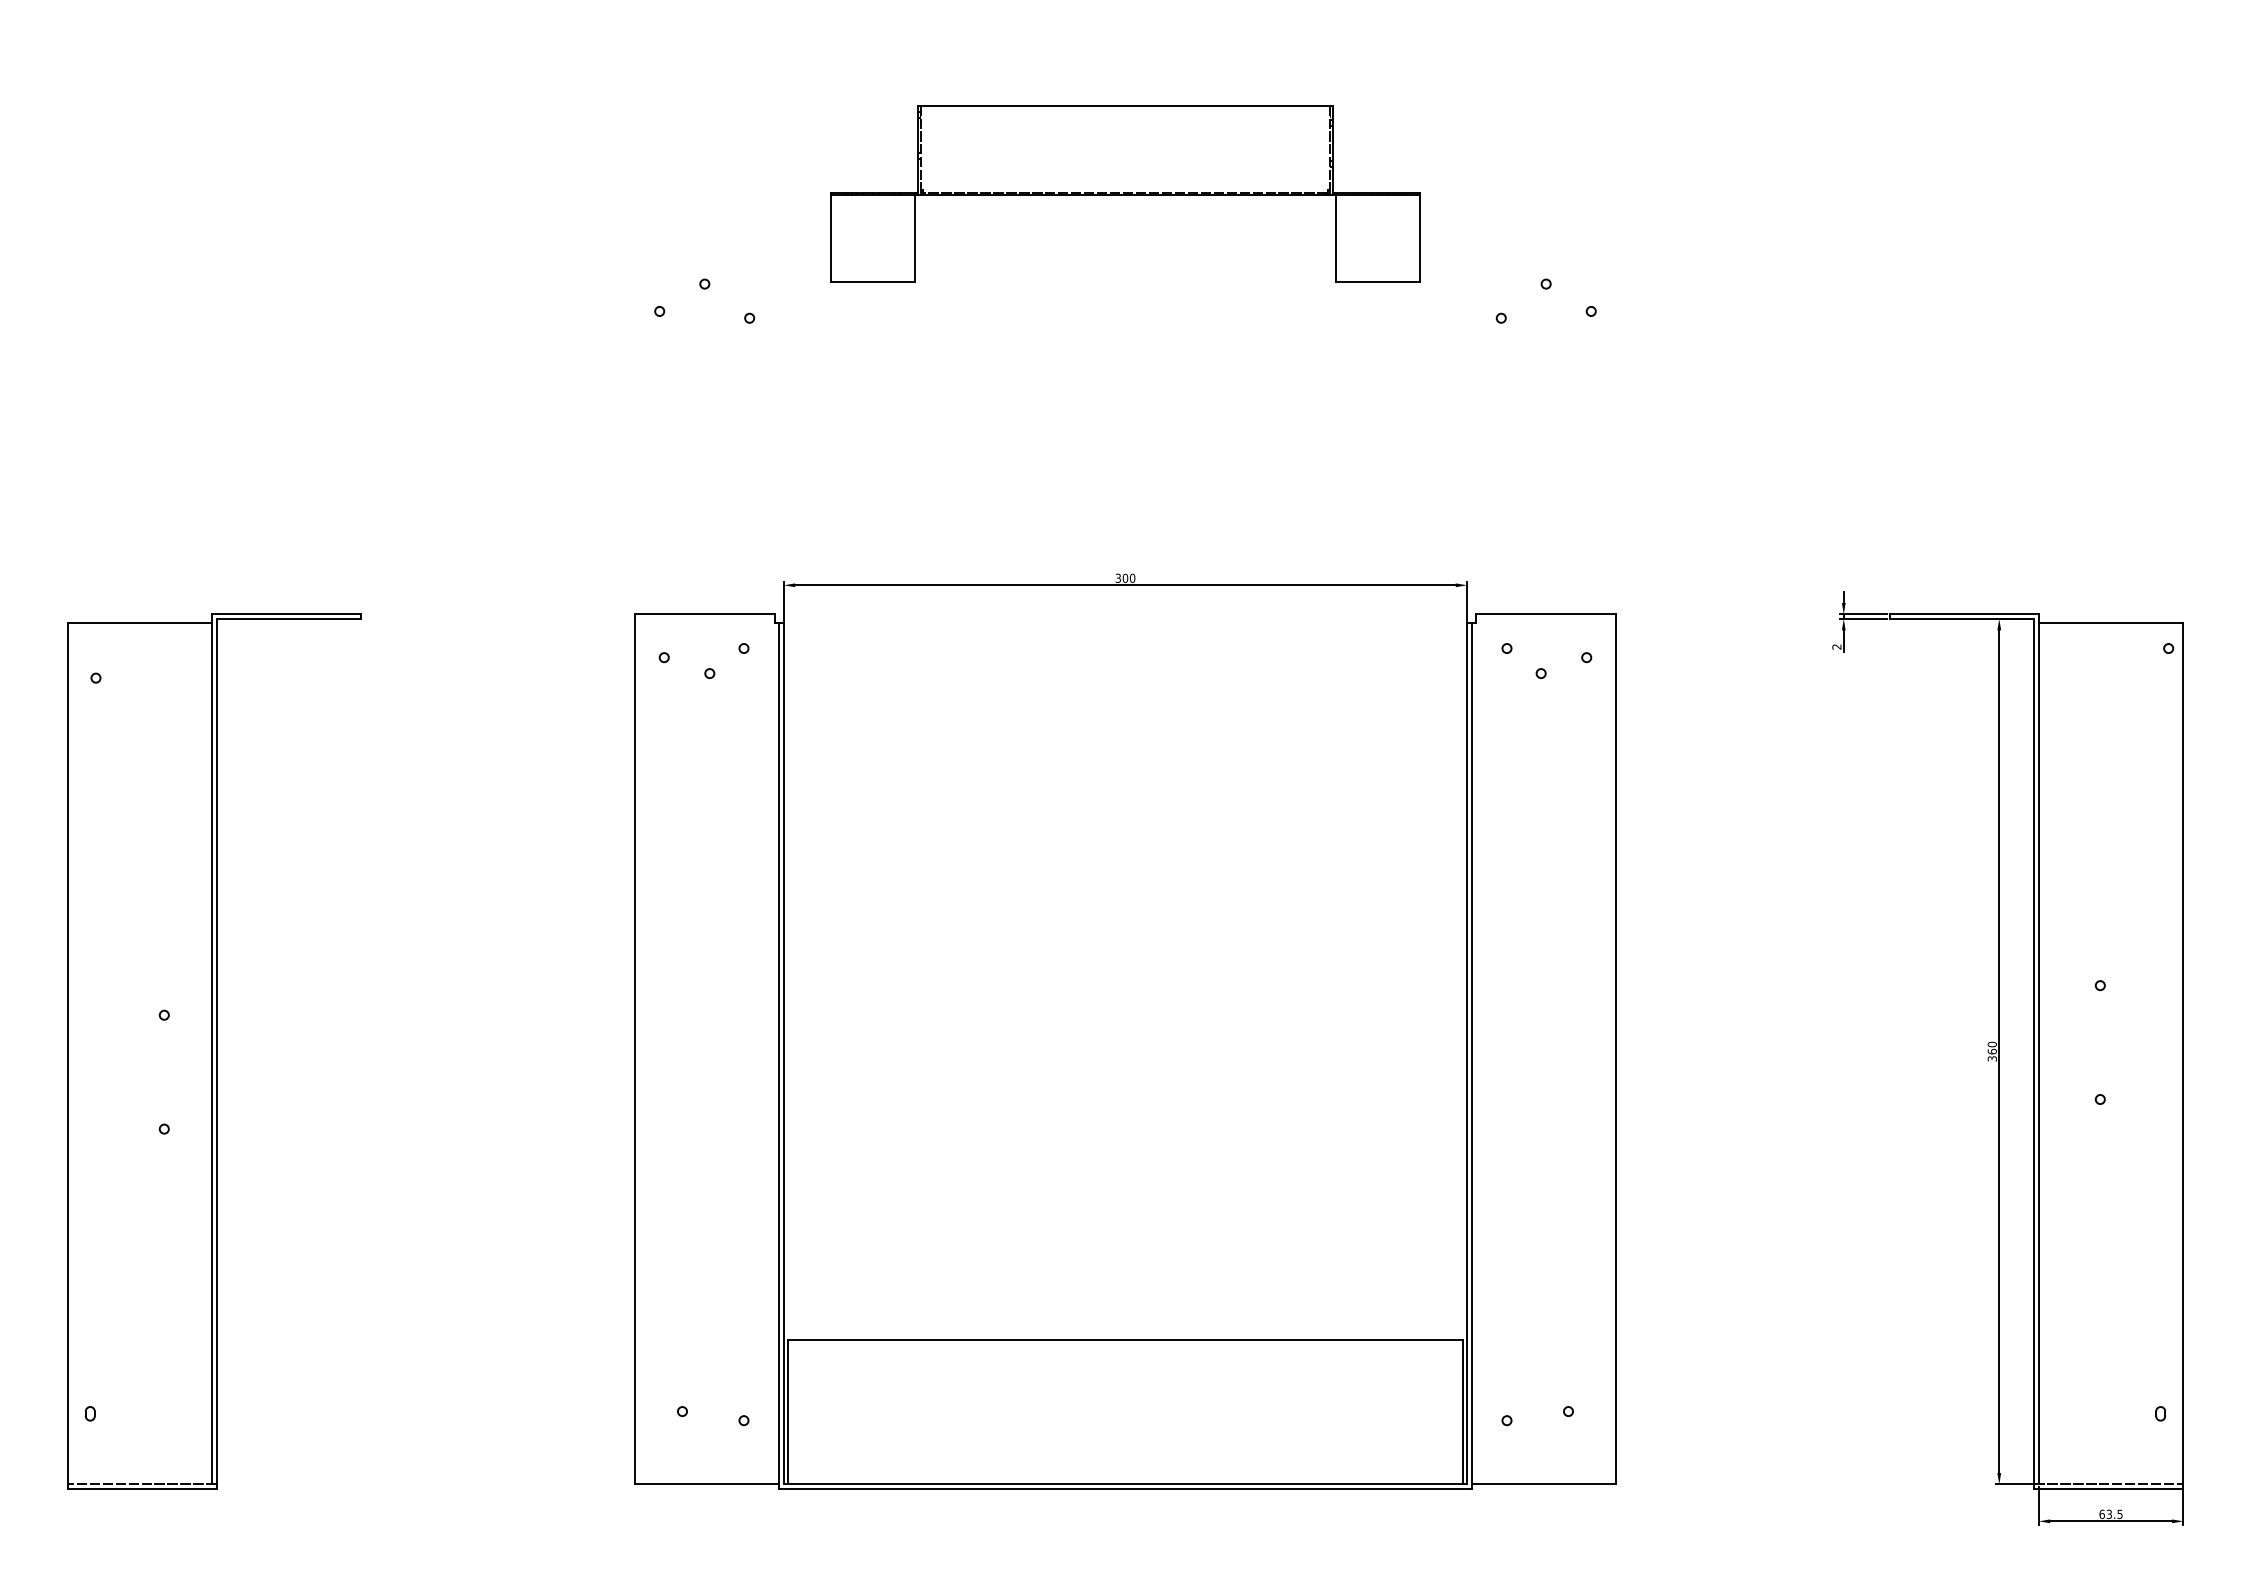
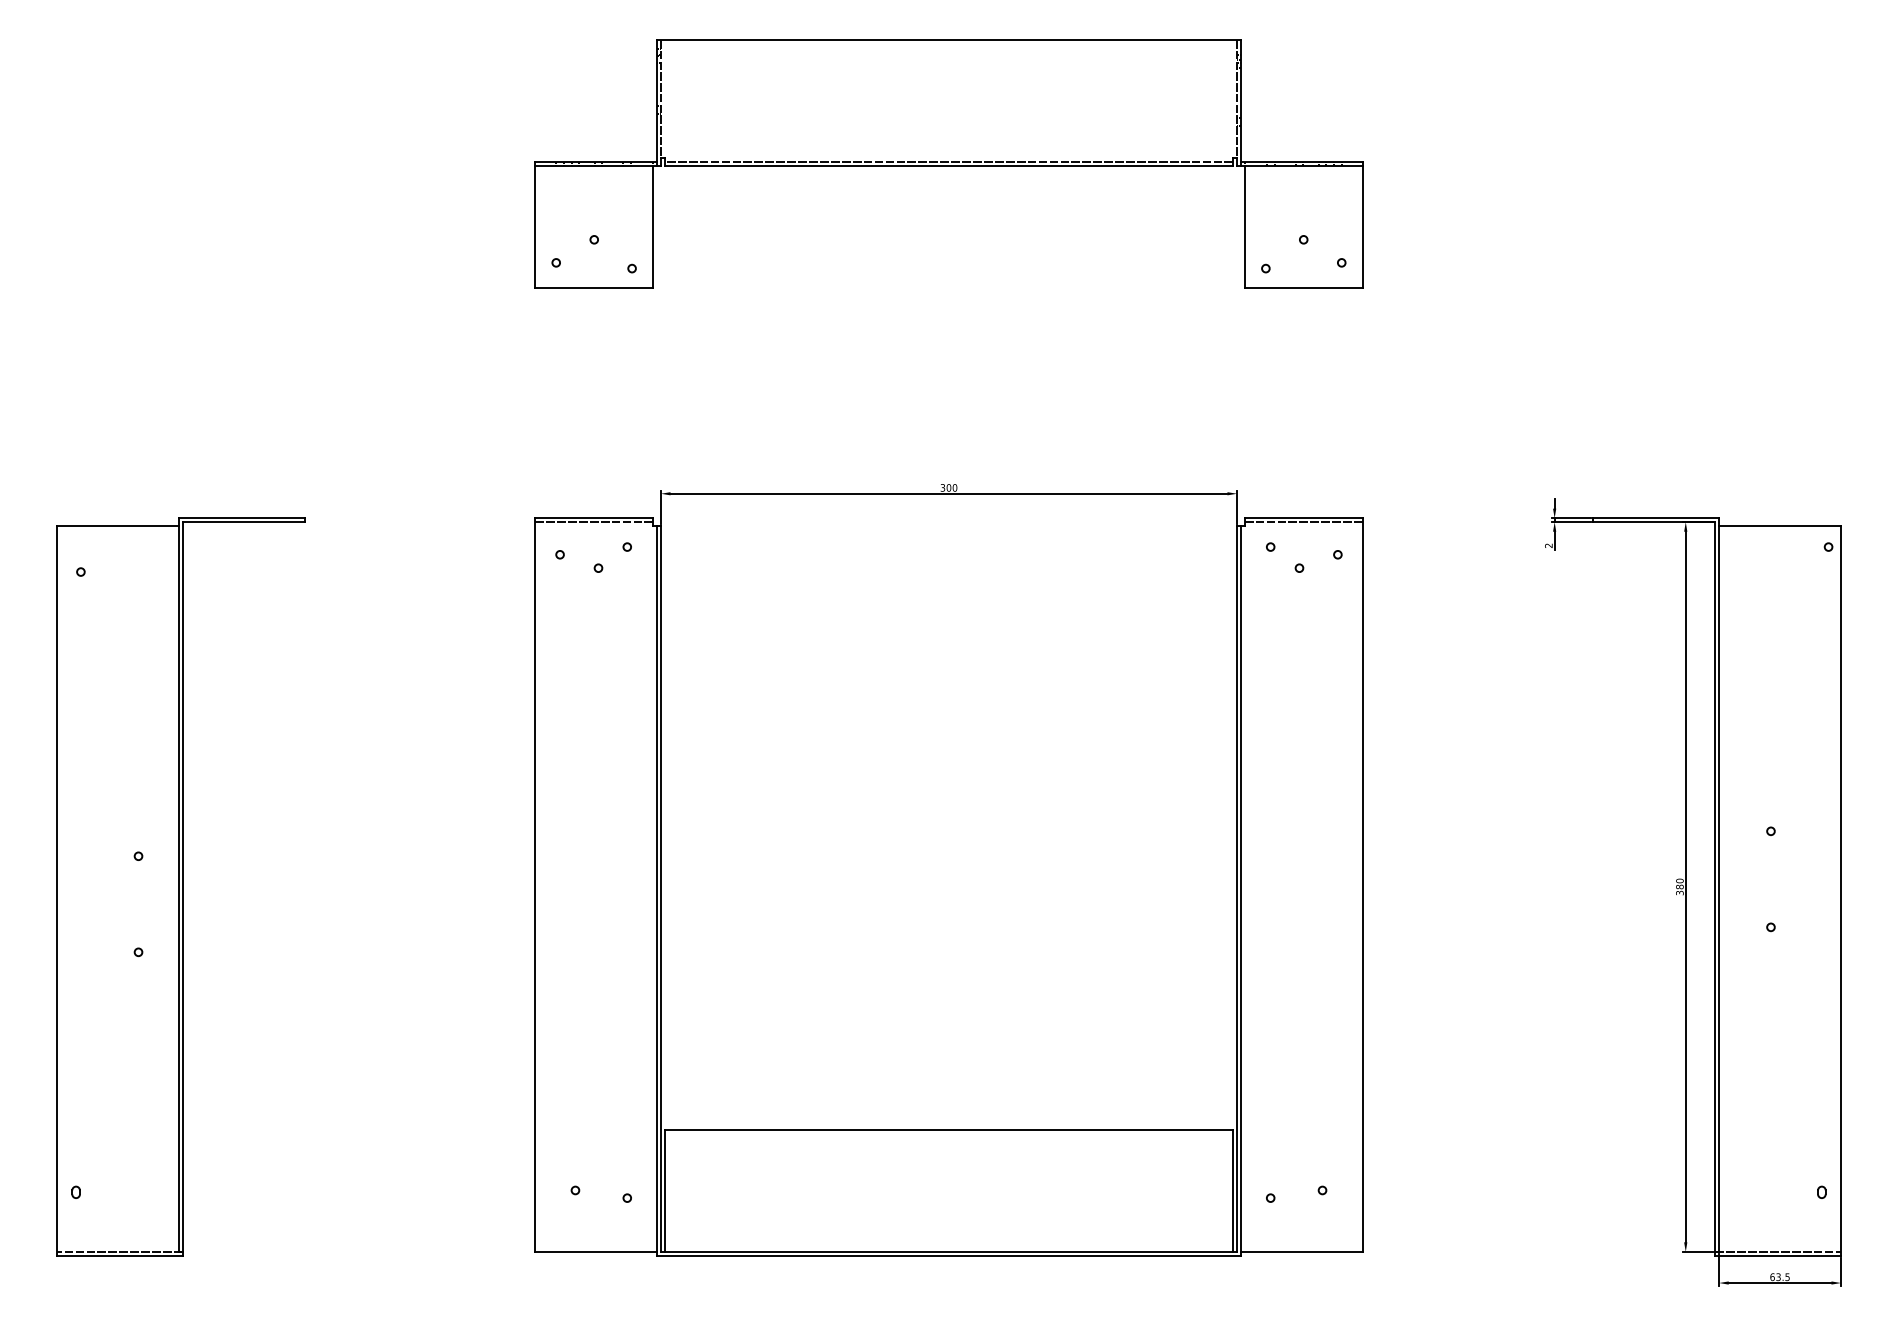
part: (1125, 193) -> (949, 163), size x1.67
line: (704, 618) -> (594, 521), added
line: (1546, 618) -> (1303, 521), added
text: (1991, 1051) -> (1679, 886), 360 -> 380

